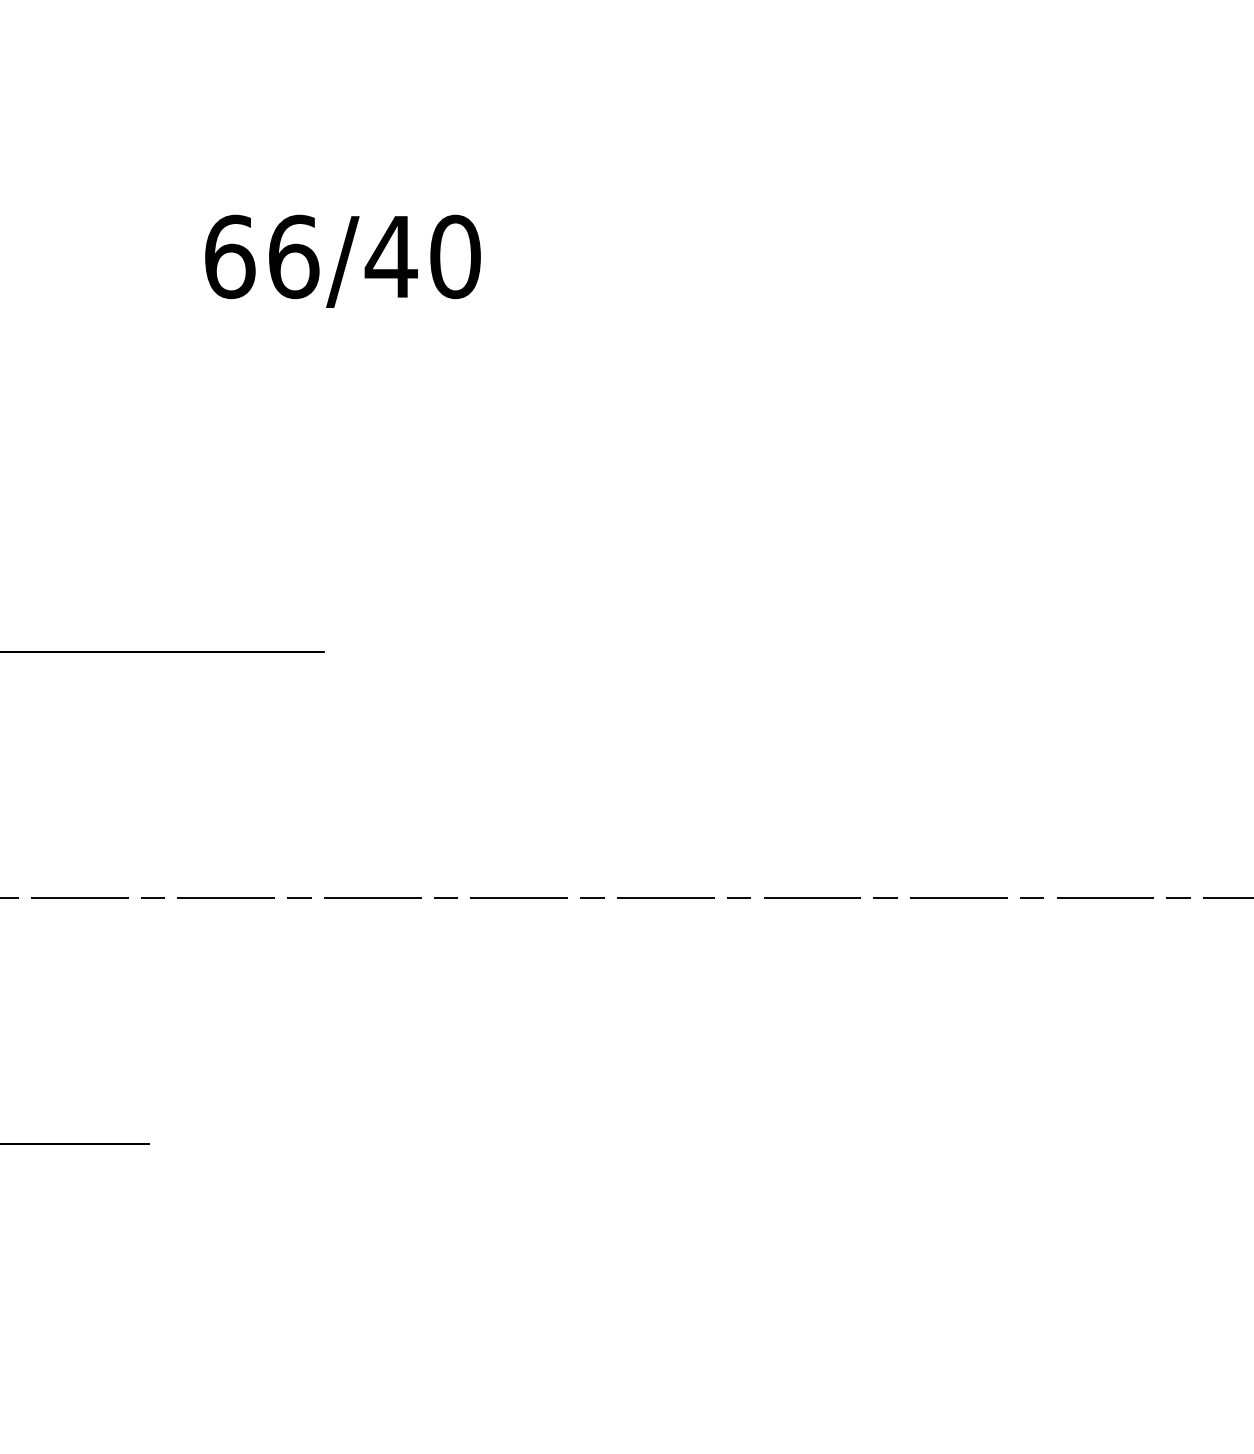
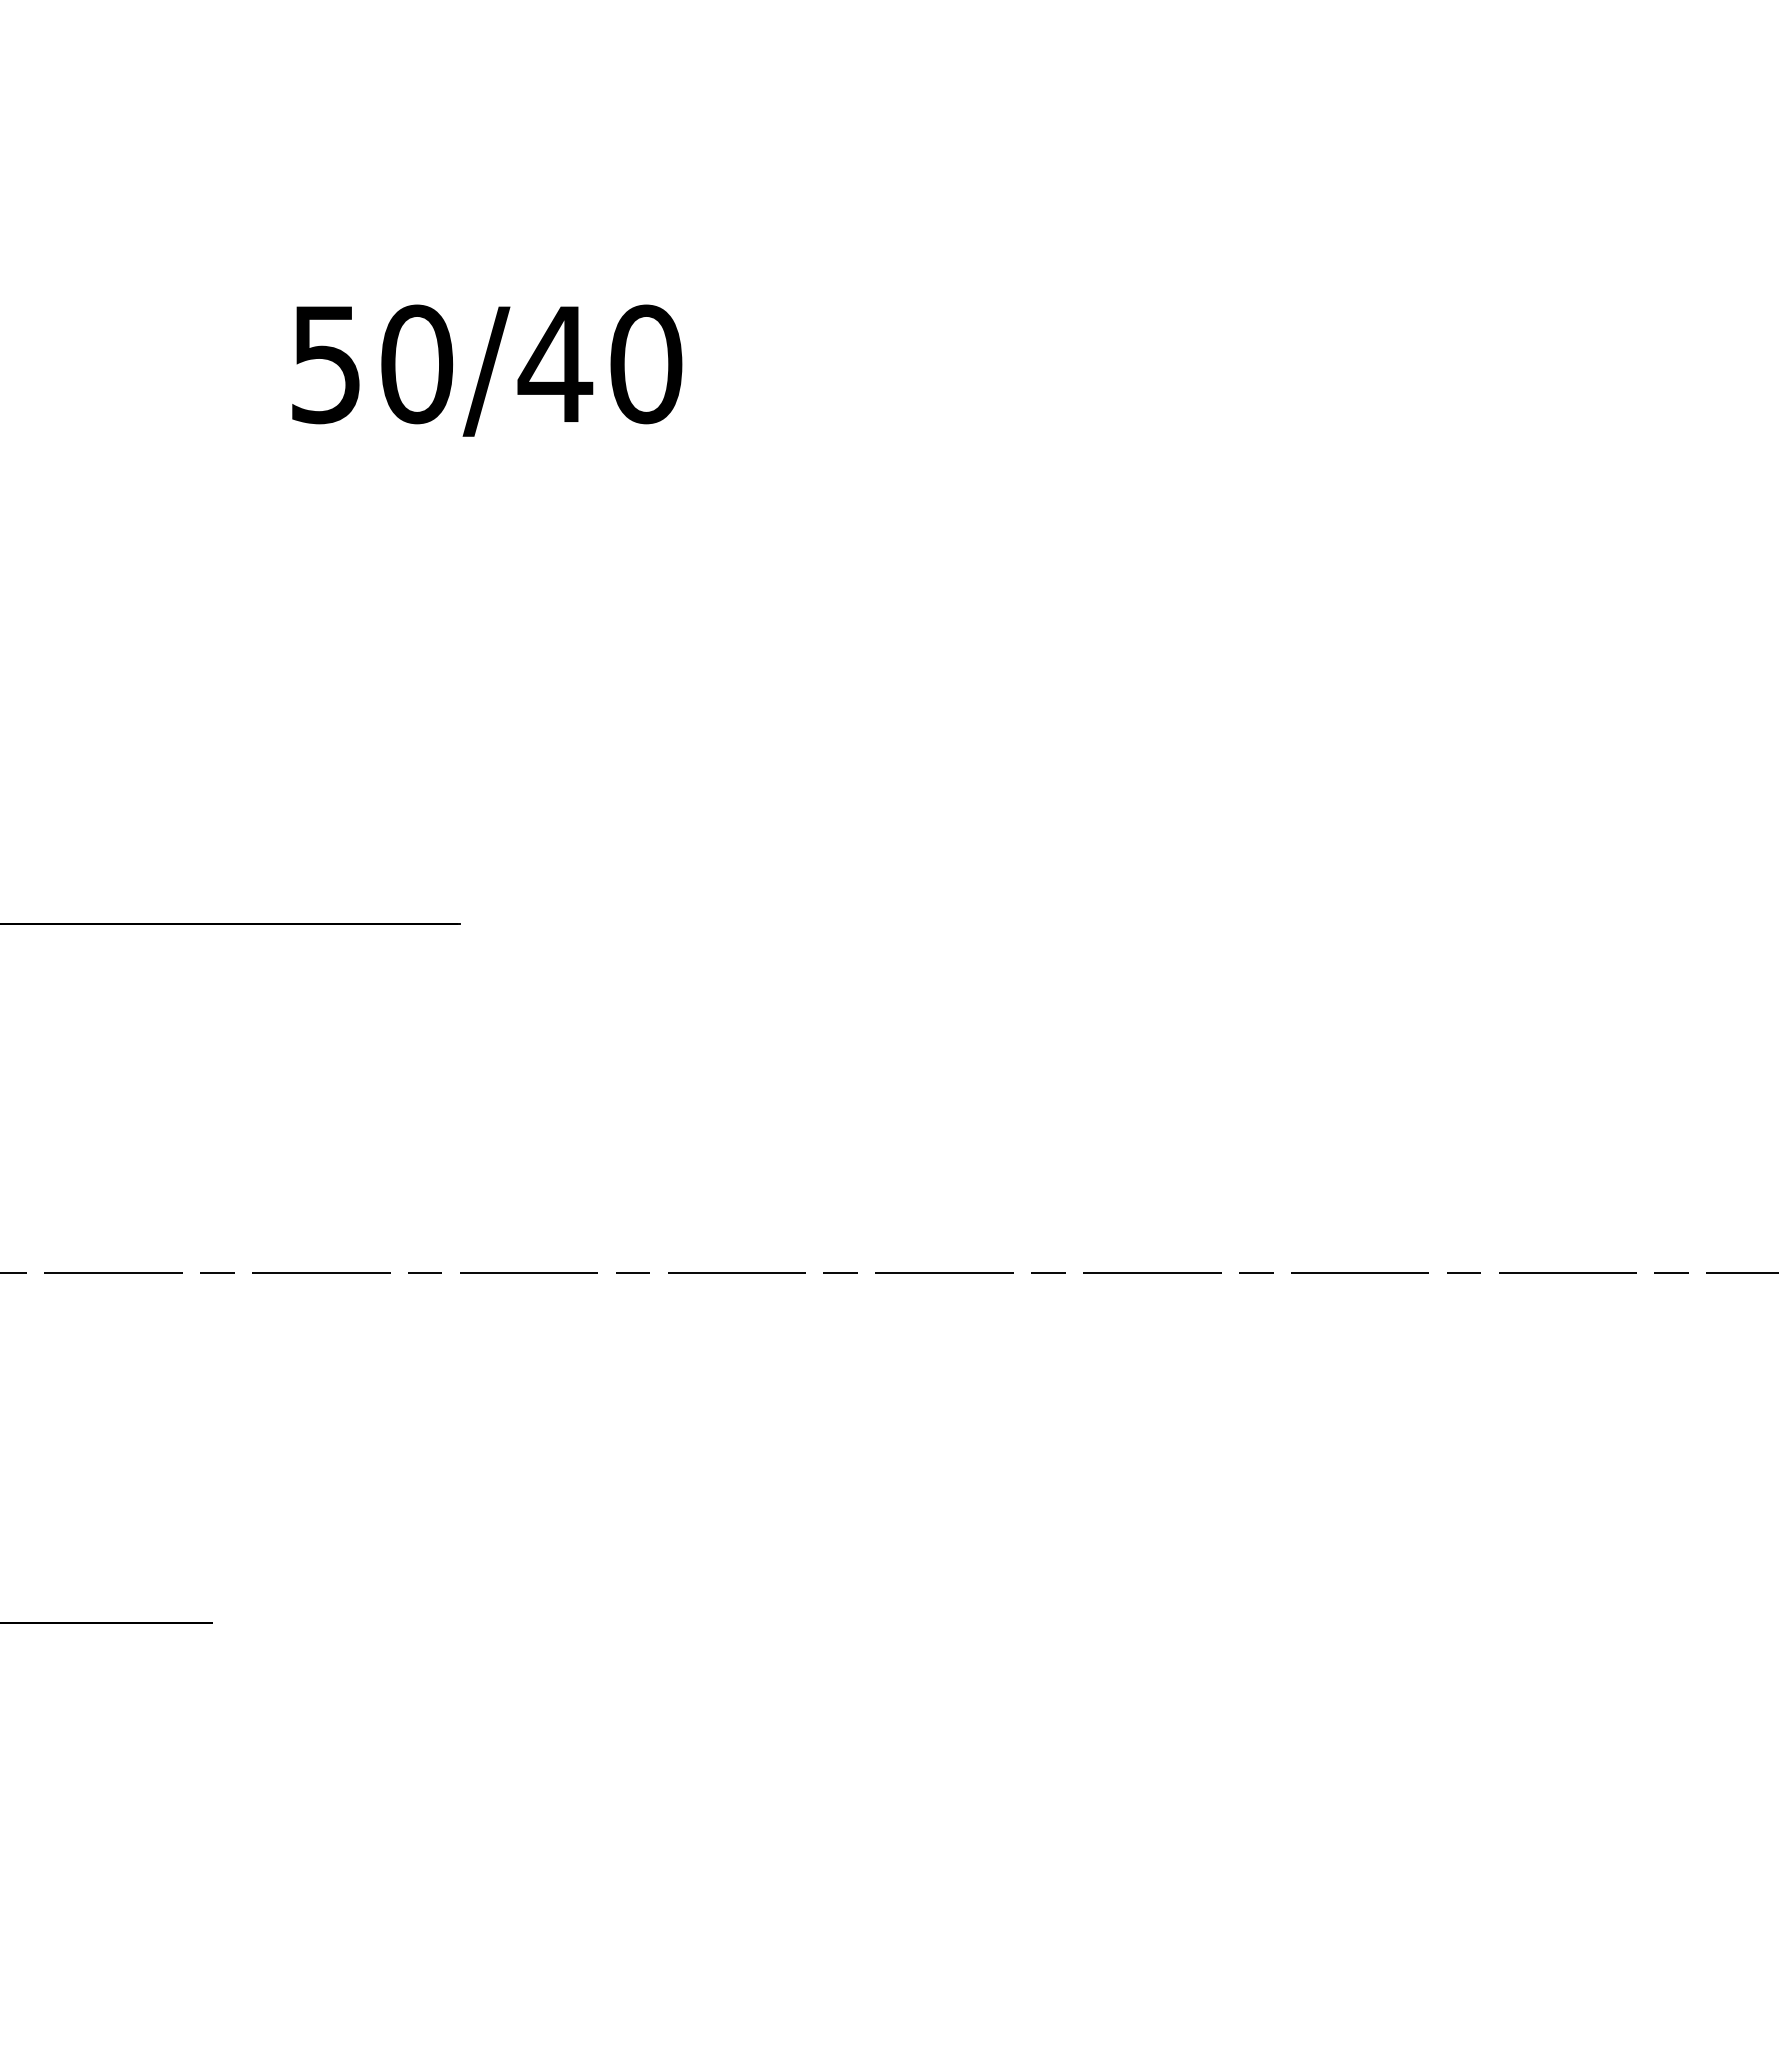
text: (262, 256) -> (372, 364), 66/40 -> 50/40

